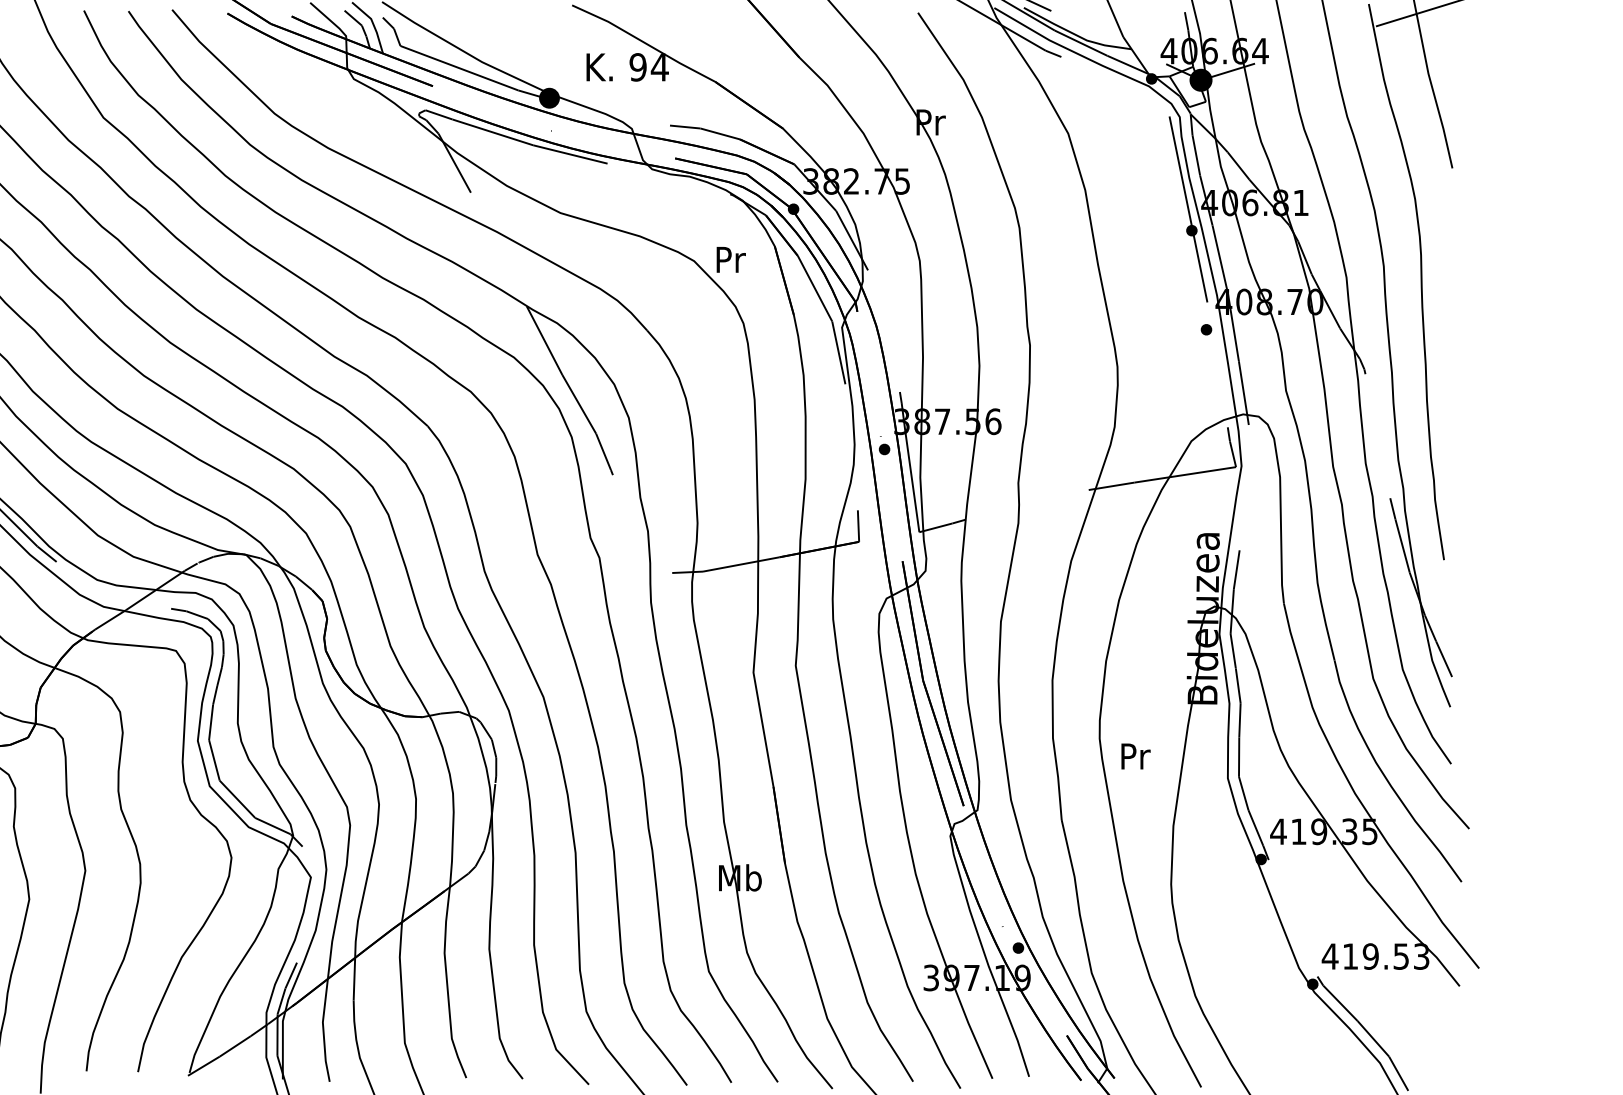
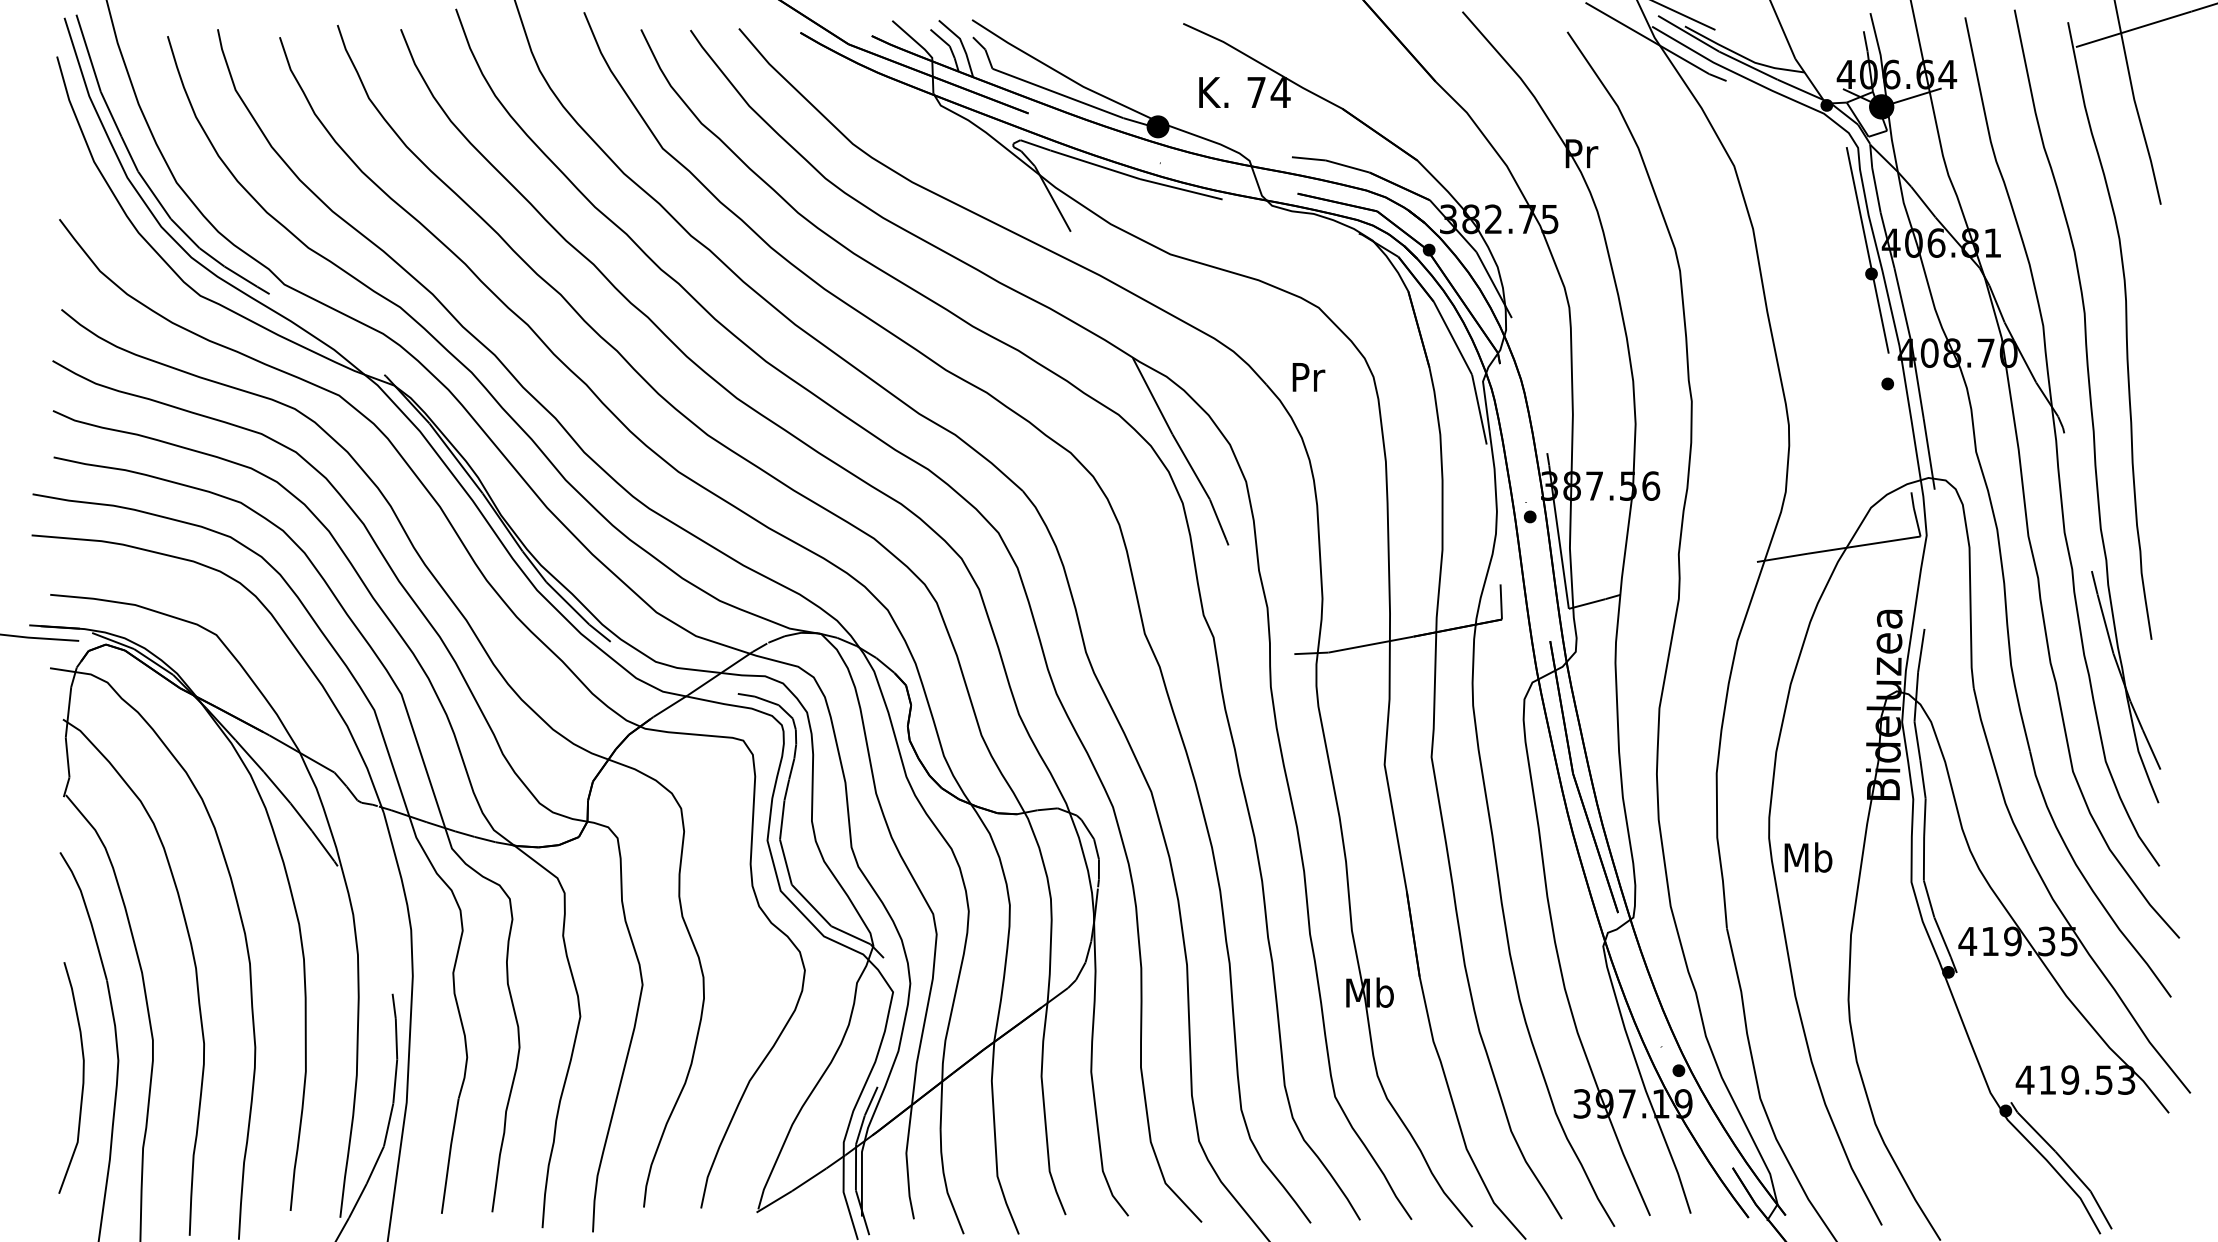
text: (638, 67) -> (1256, 92), 94 -> 74
text: (730, 260) -> (1308, 377), moved
text: (1135, 756) -> (1808, 857), Pr -> Mb

